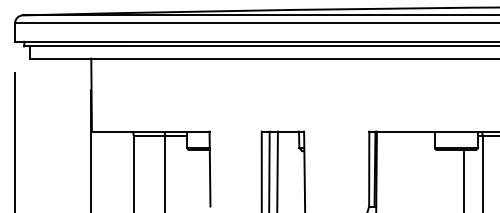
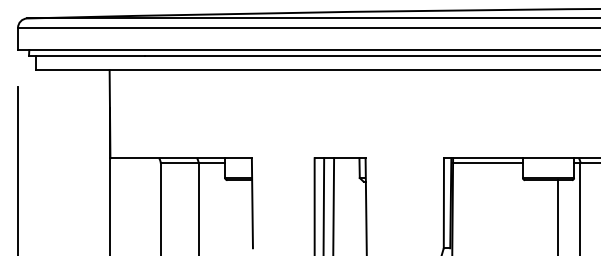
line: (405, 136) -> (487, 163), added

